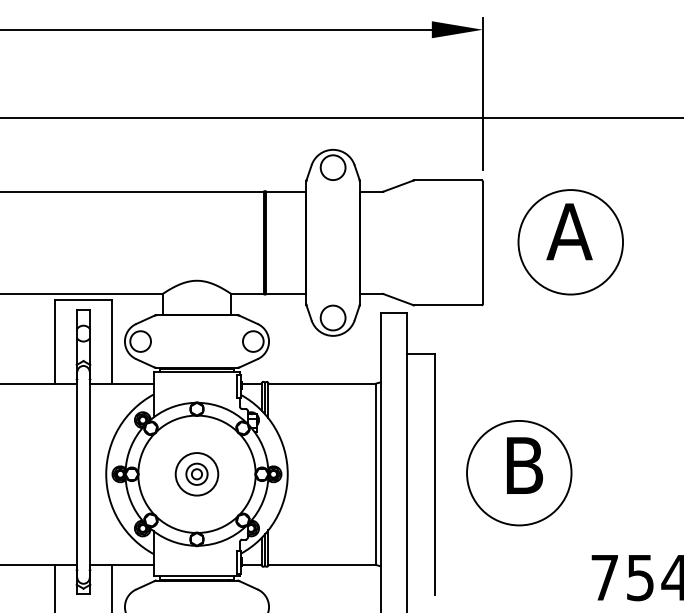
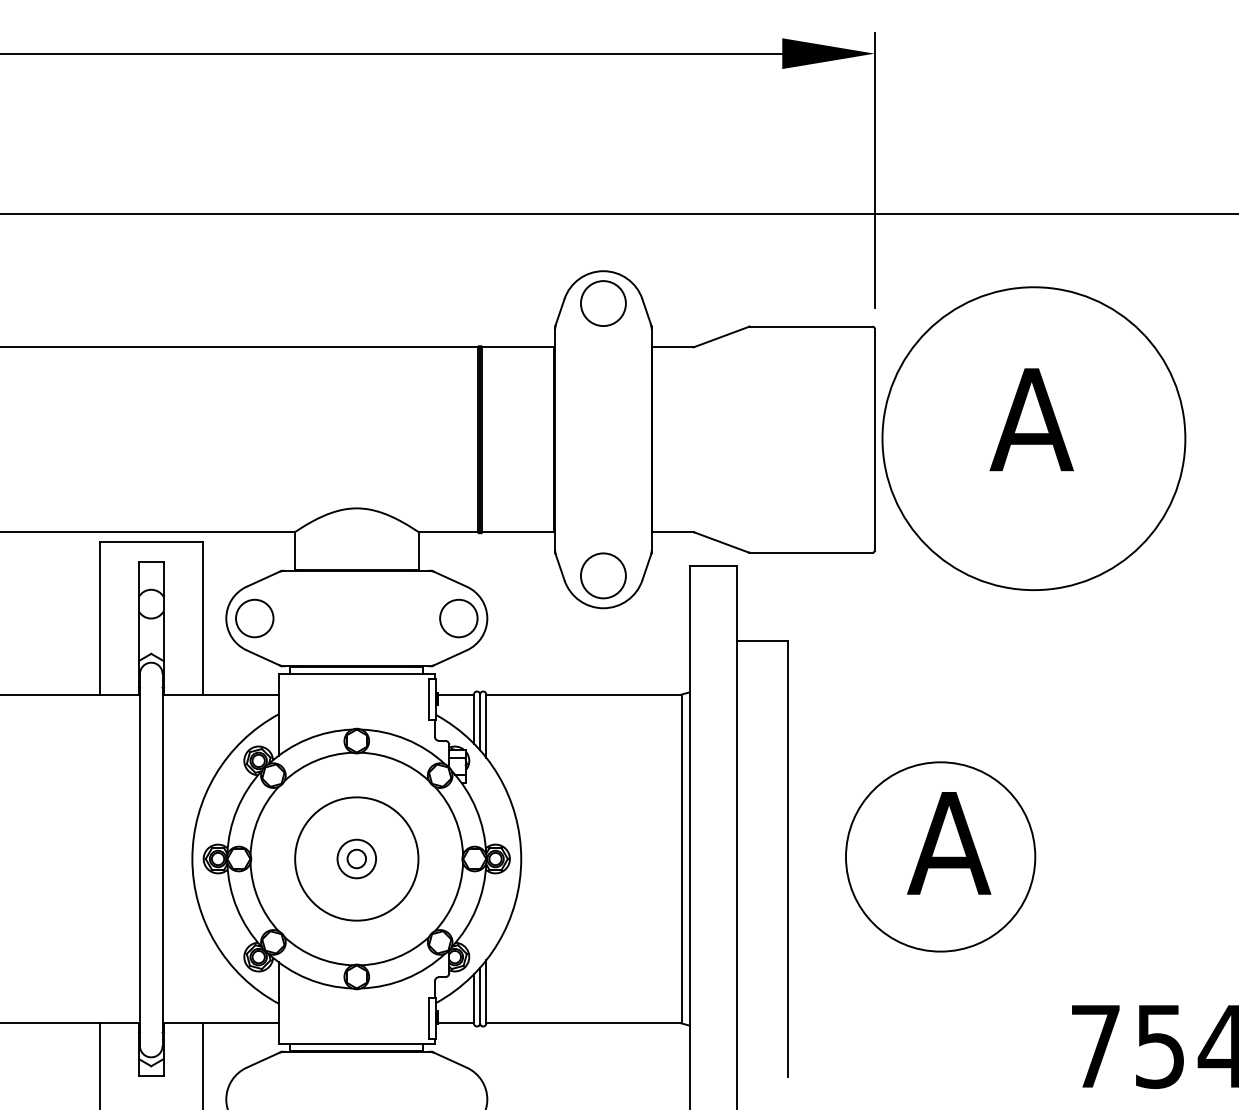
circle: (570, 242) -> (1033, 439), size x1.6
text: (523, 465) -> (948, 843), B -> A
circle: (196, 474) -> (355, 859), size x1.6

